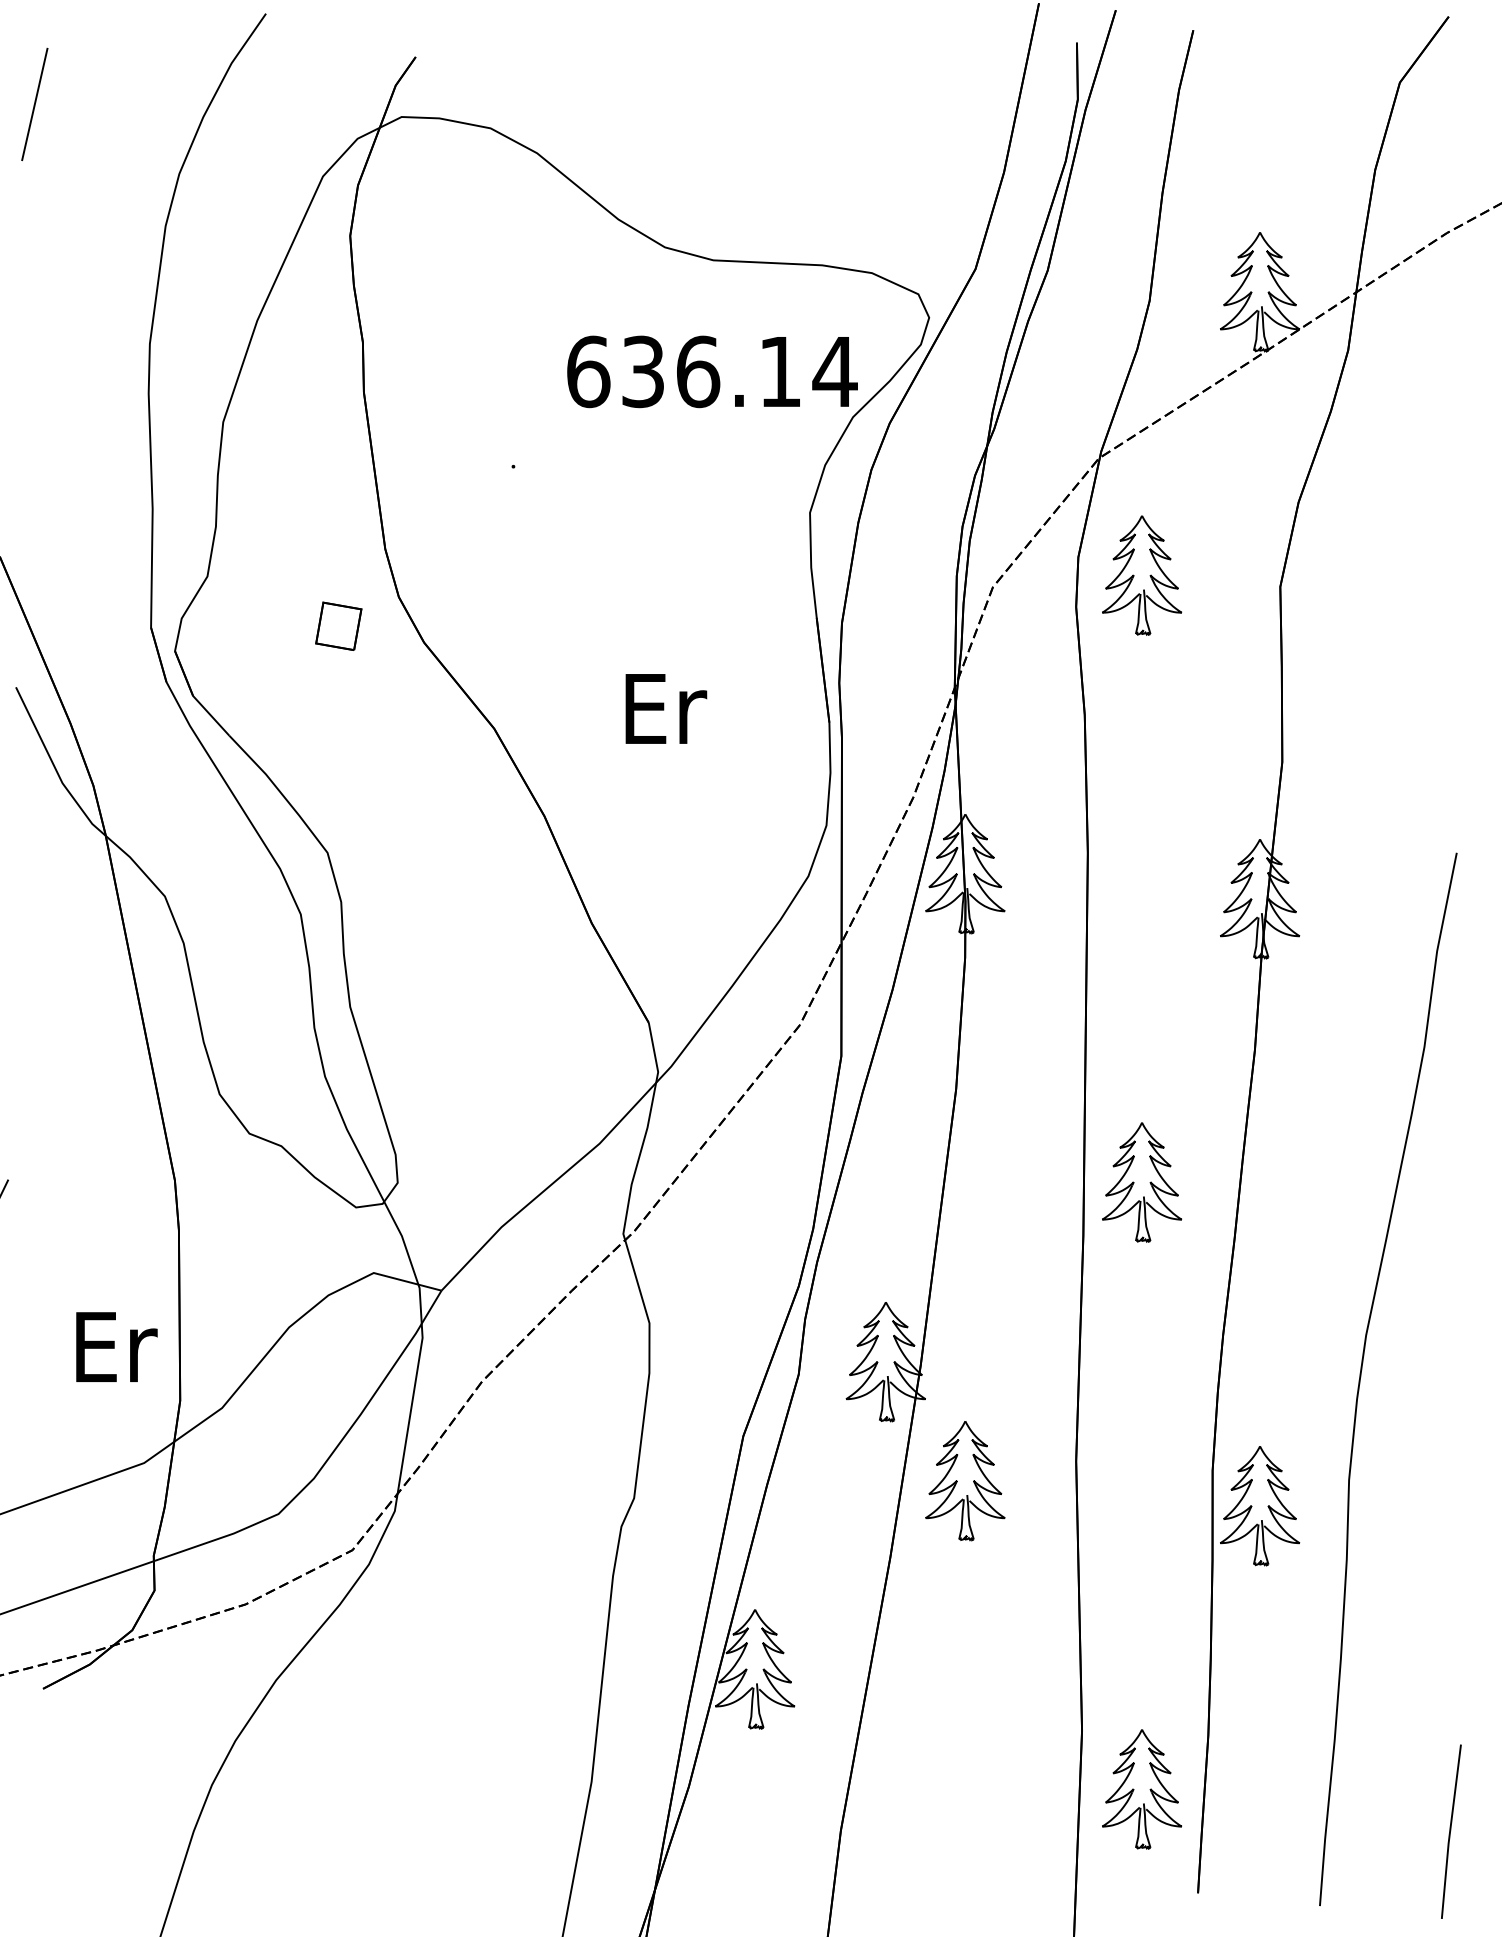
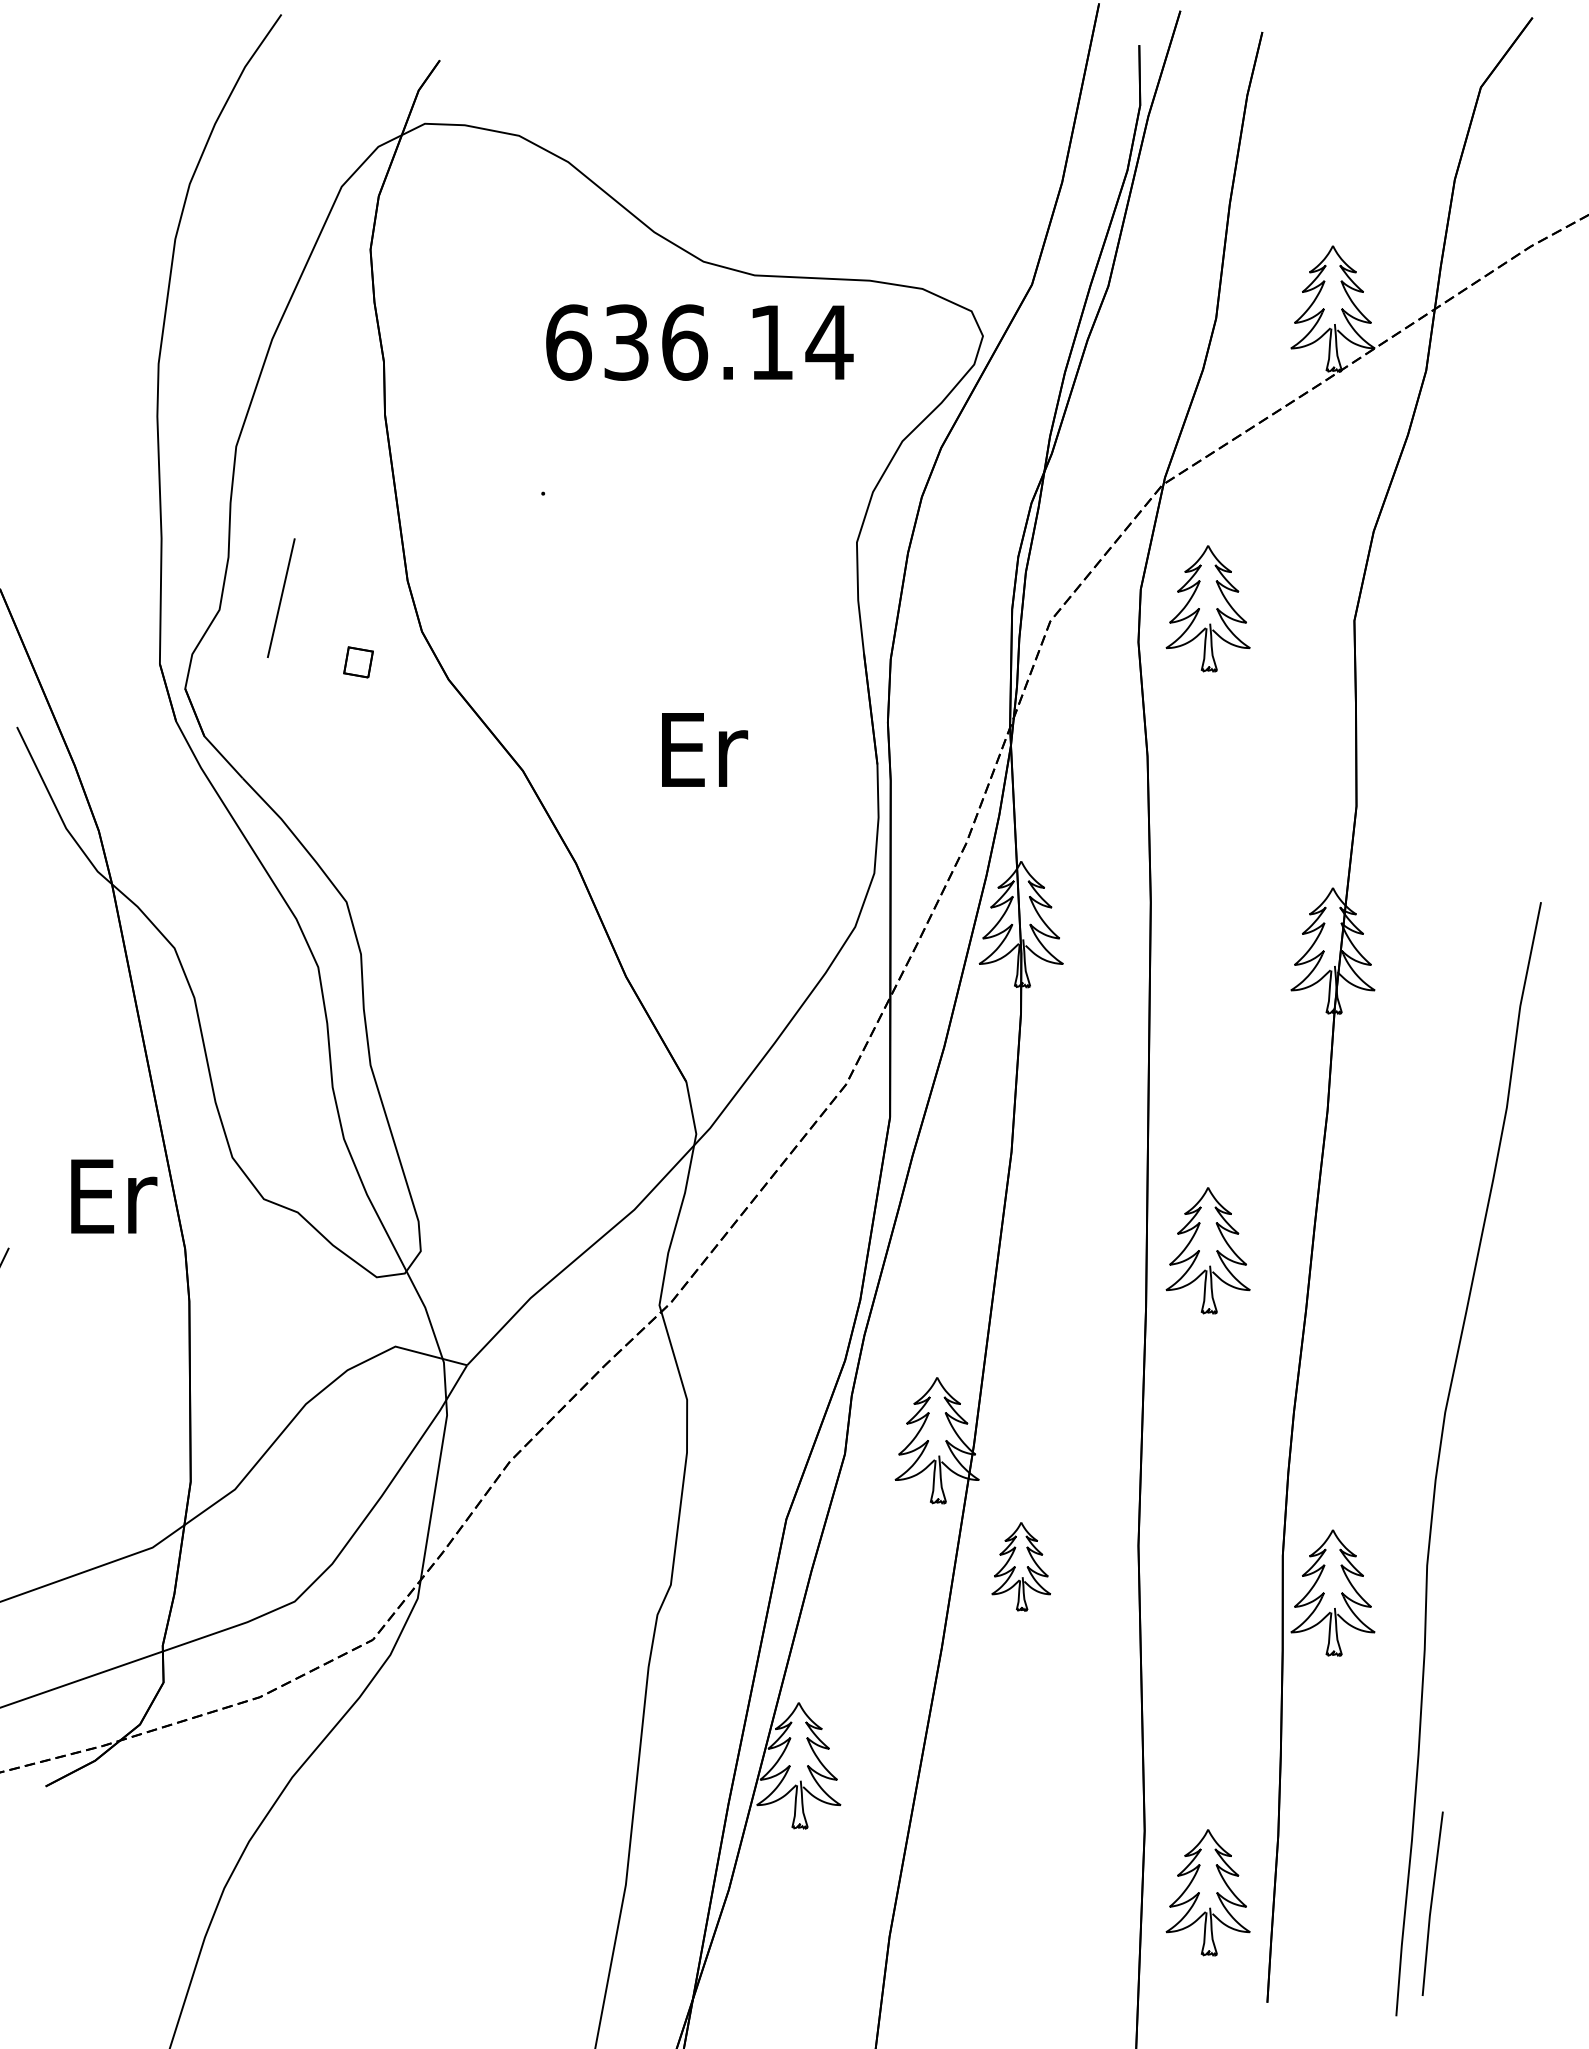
line: (34, 104) -> (280, 598), moved
text: (712, 371) -> (699, 342), moved
part: (338, 625) -> (358, 661), size x0.6
text: (116, 1346) -> (113, 1195), moved
part: (965, 1481) -> (1021, 1567), size x0.7
line: (1451, 1830) -> (1432, 1902), moved

